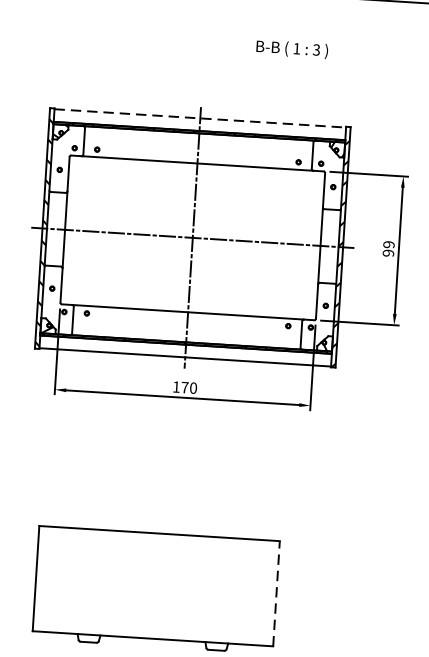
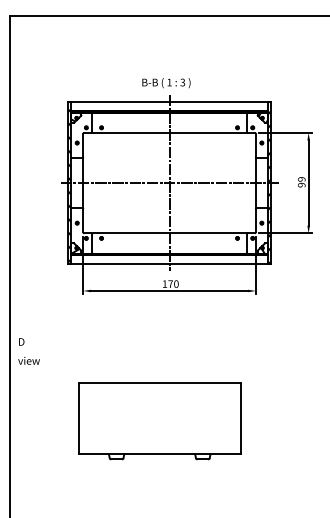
text: (292, 49) -> (166, 83), moved
line: (201, 118) -> (170, 102), dashed -> solid
line: (275, 593) -> (240, 418), dashed -> solid

